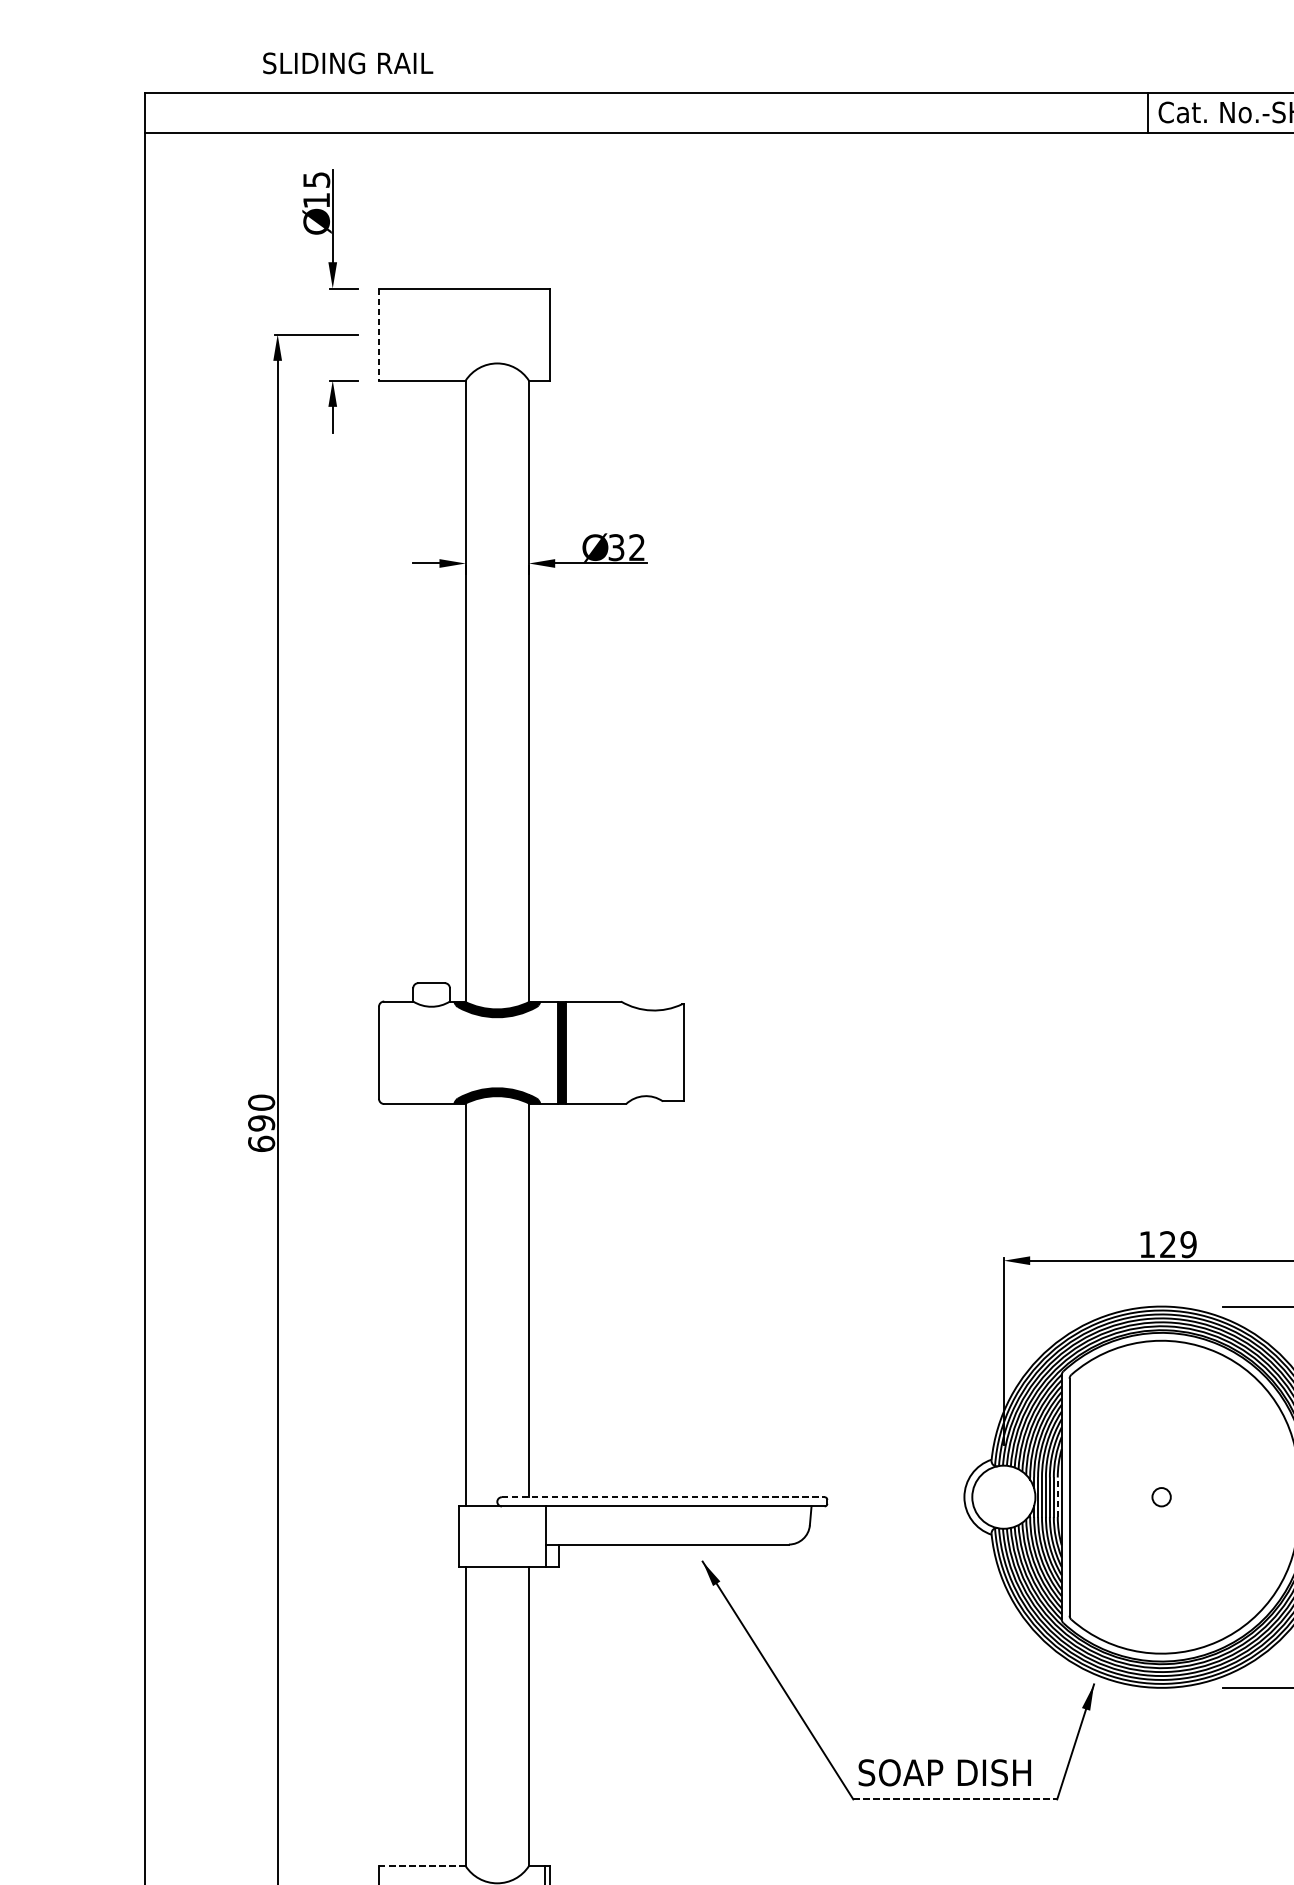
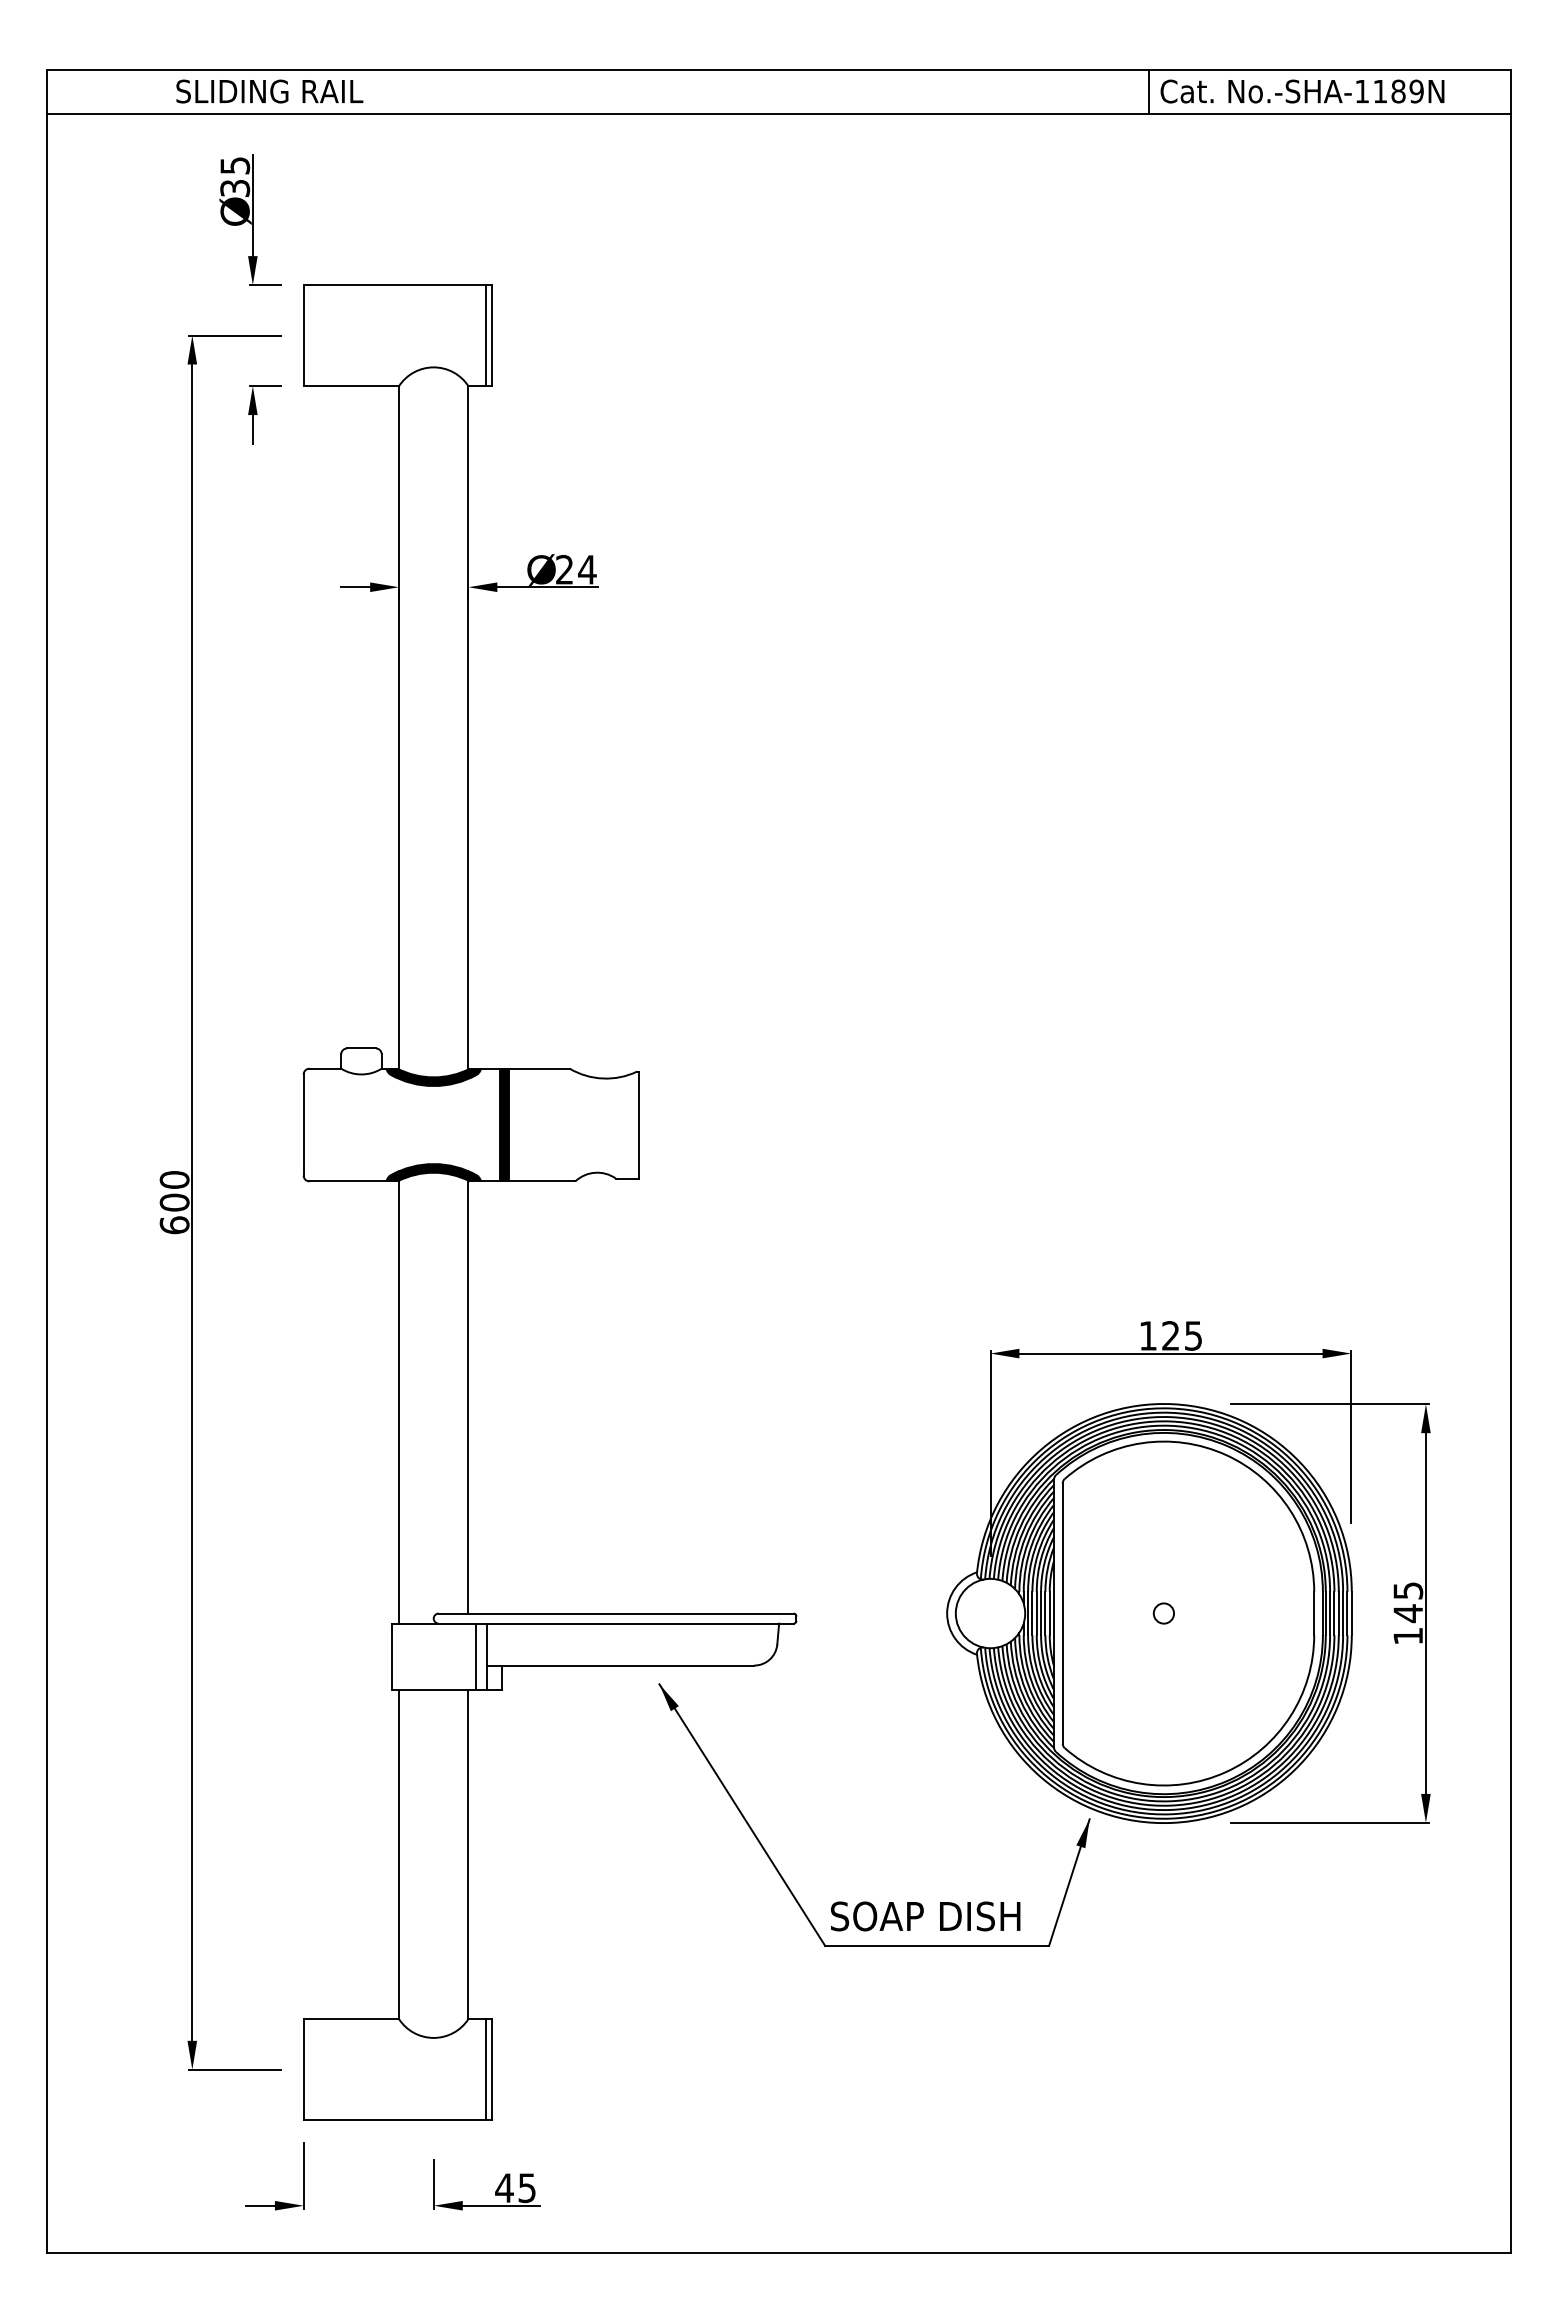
text: (347, 63) -> (269, 91), moved
text: (316, 200) -> (235, 188), 15 -> 35
line: (378, 334) -> (303, 335), dashed -> solid
line: (544, 334) -> (485, 335), added
text: (627, 547) -> (576, 569), 32 -> 24
text: (261, 1123) -> (174, 1202), 690 -> 600
text: (1188, 1244) -> (1193, 1335), 129 -> 125
line: (663, 1497) -> (616, 1613), dashed -> solid
line: (1057, 1497) -> (1049, 1613), dashed -> solid
line: (535, 1536) -> (475, 1656), added
line: (955, 1799) -> (937, 1945), dashed -> solid
line: (422, 1866) -> (351, 2019), dashed -> solid

